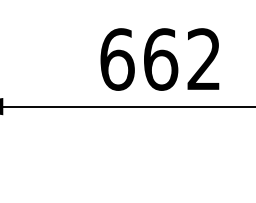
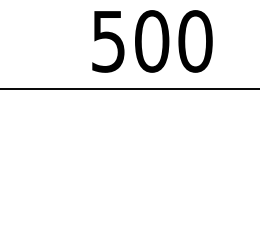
text: (160, 59) -> (151, 41), 662 -> 500

